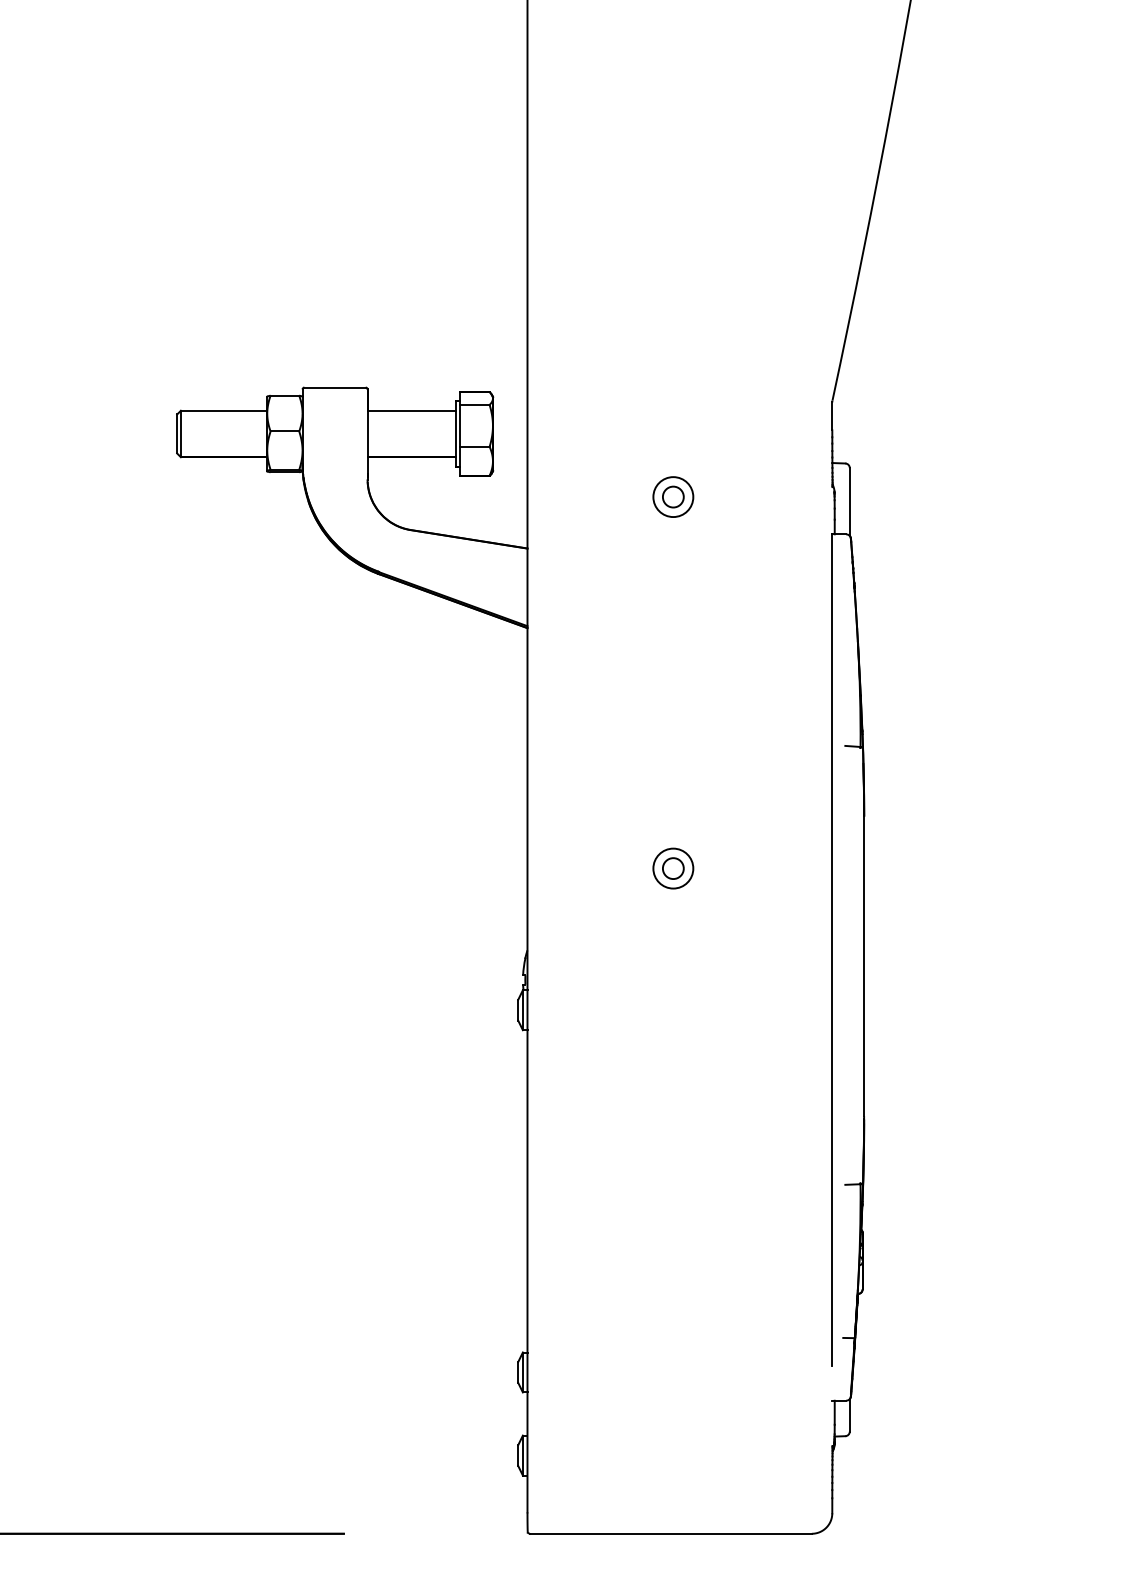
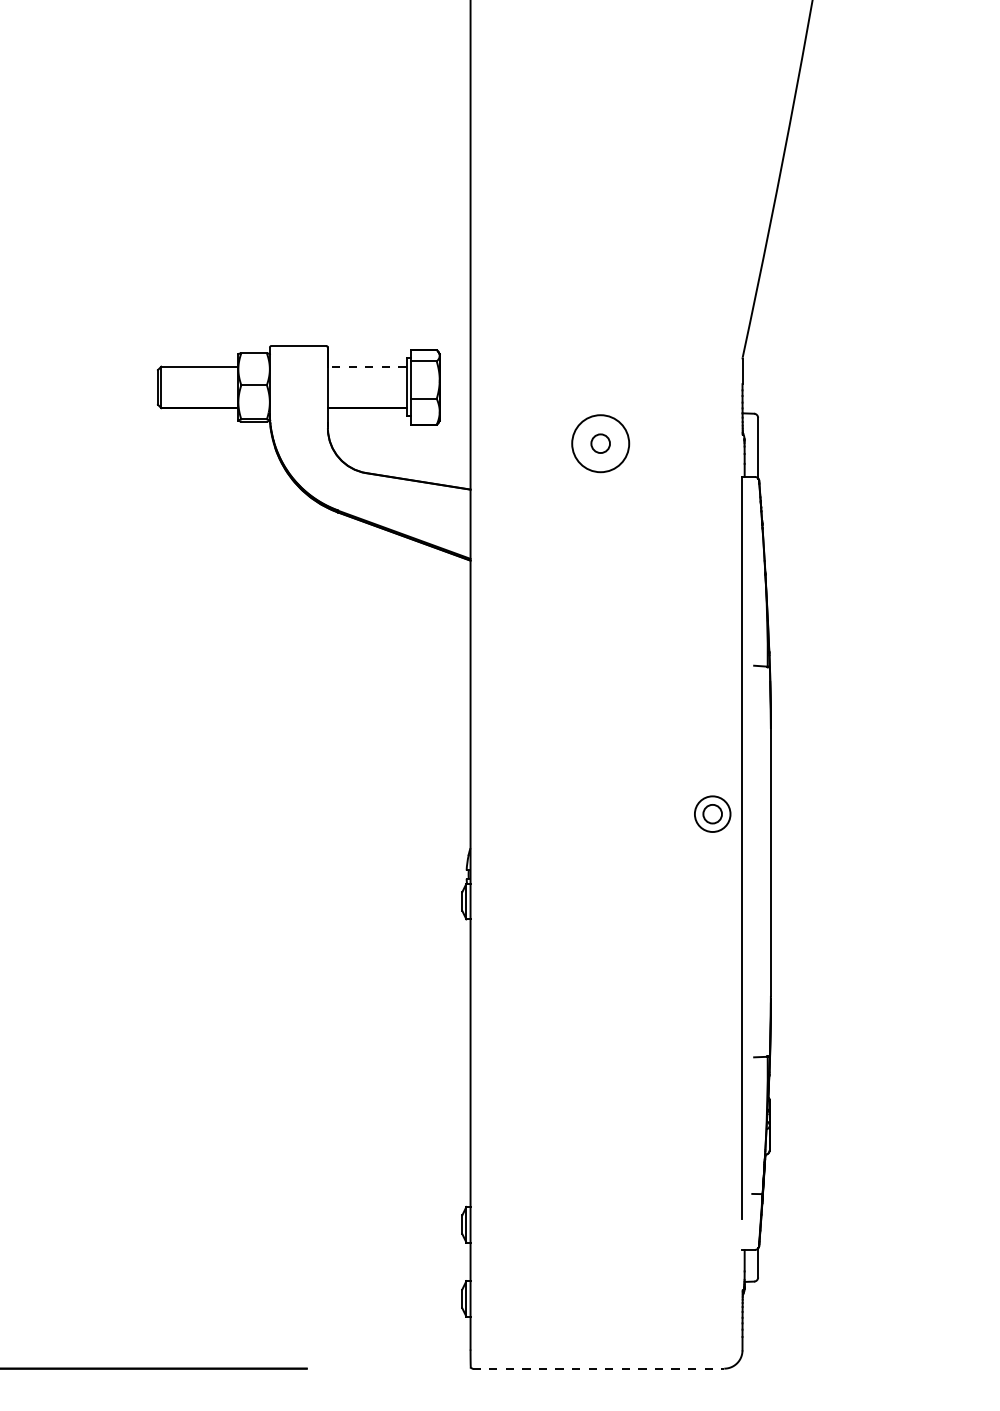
line: (410, 410) -> (366, 366), solid -> dashed
circle: (673, 496) -> (600, 443), size x1.6
part: (673, 867) -> (712, 813), moved
line: (670, 1533) -> (598, 1368), solid -> dashed

